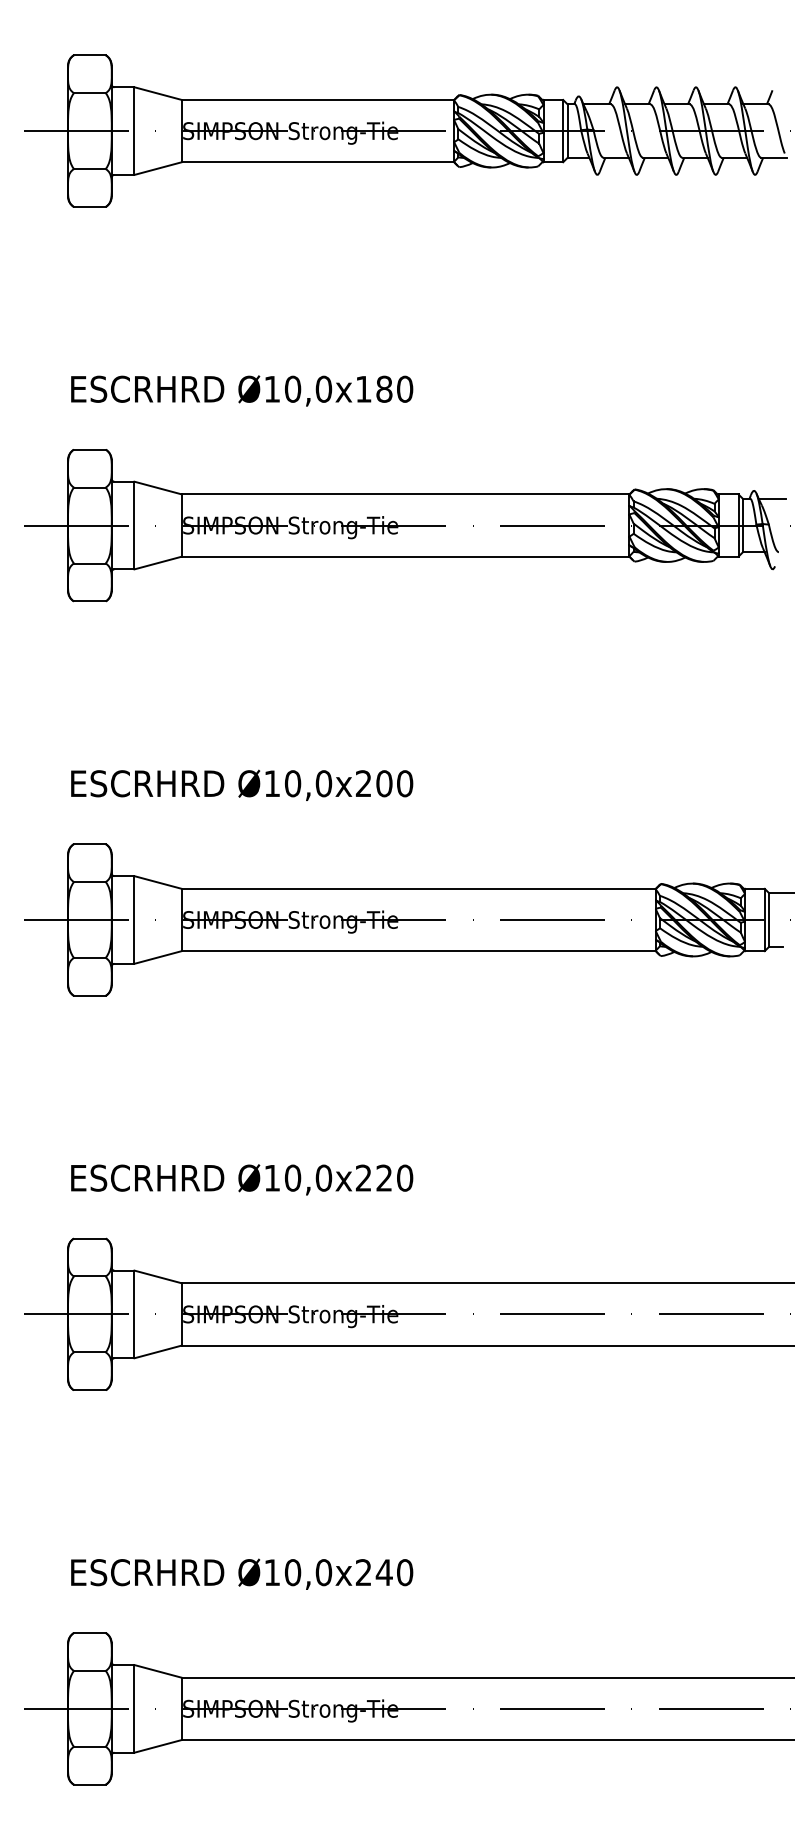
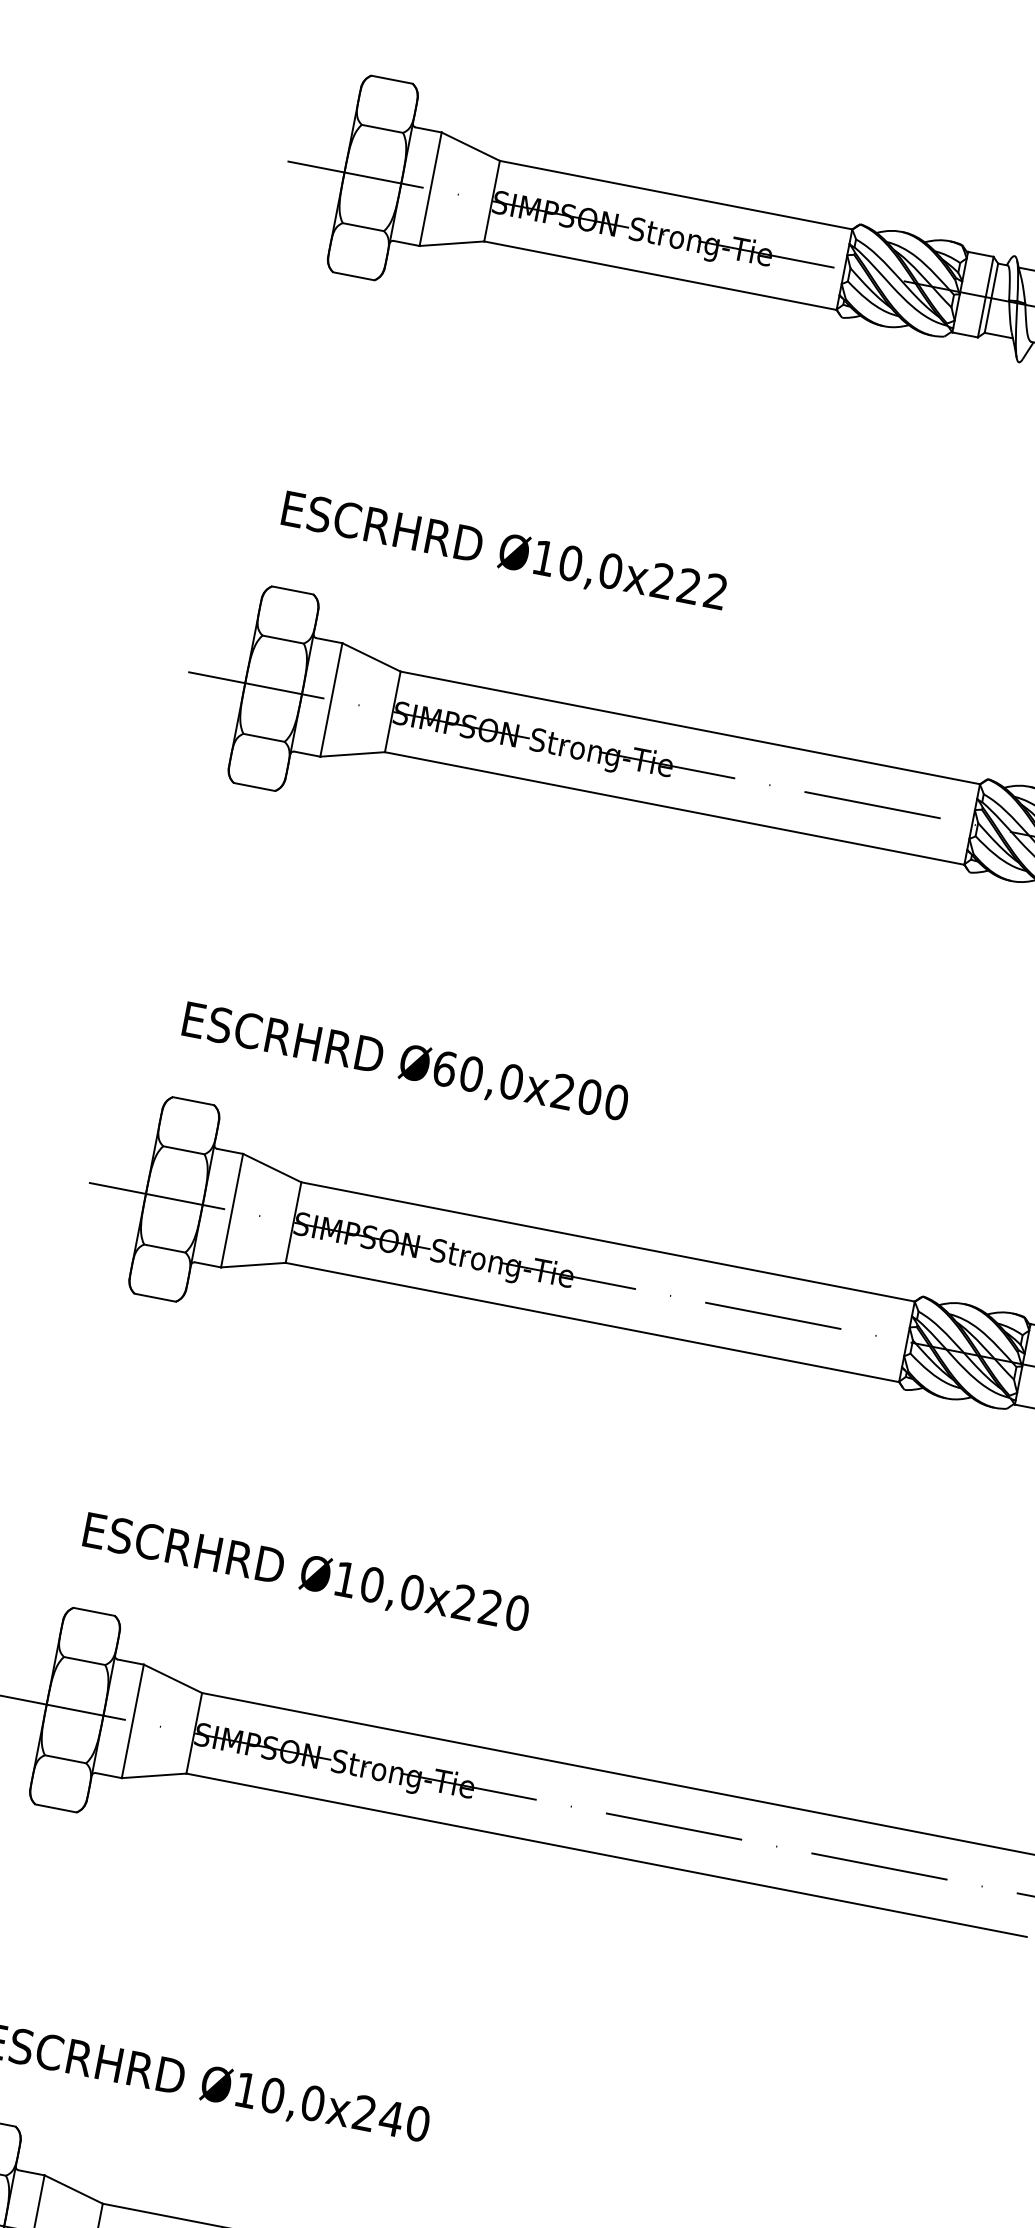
text: (384, 388) -> (689, 585), Ø10,0x180 -> Ø10,0x222
text: (272, 783) -> (445, 1068), Ø10,0x200 -> Ø60,0x200

